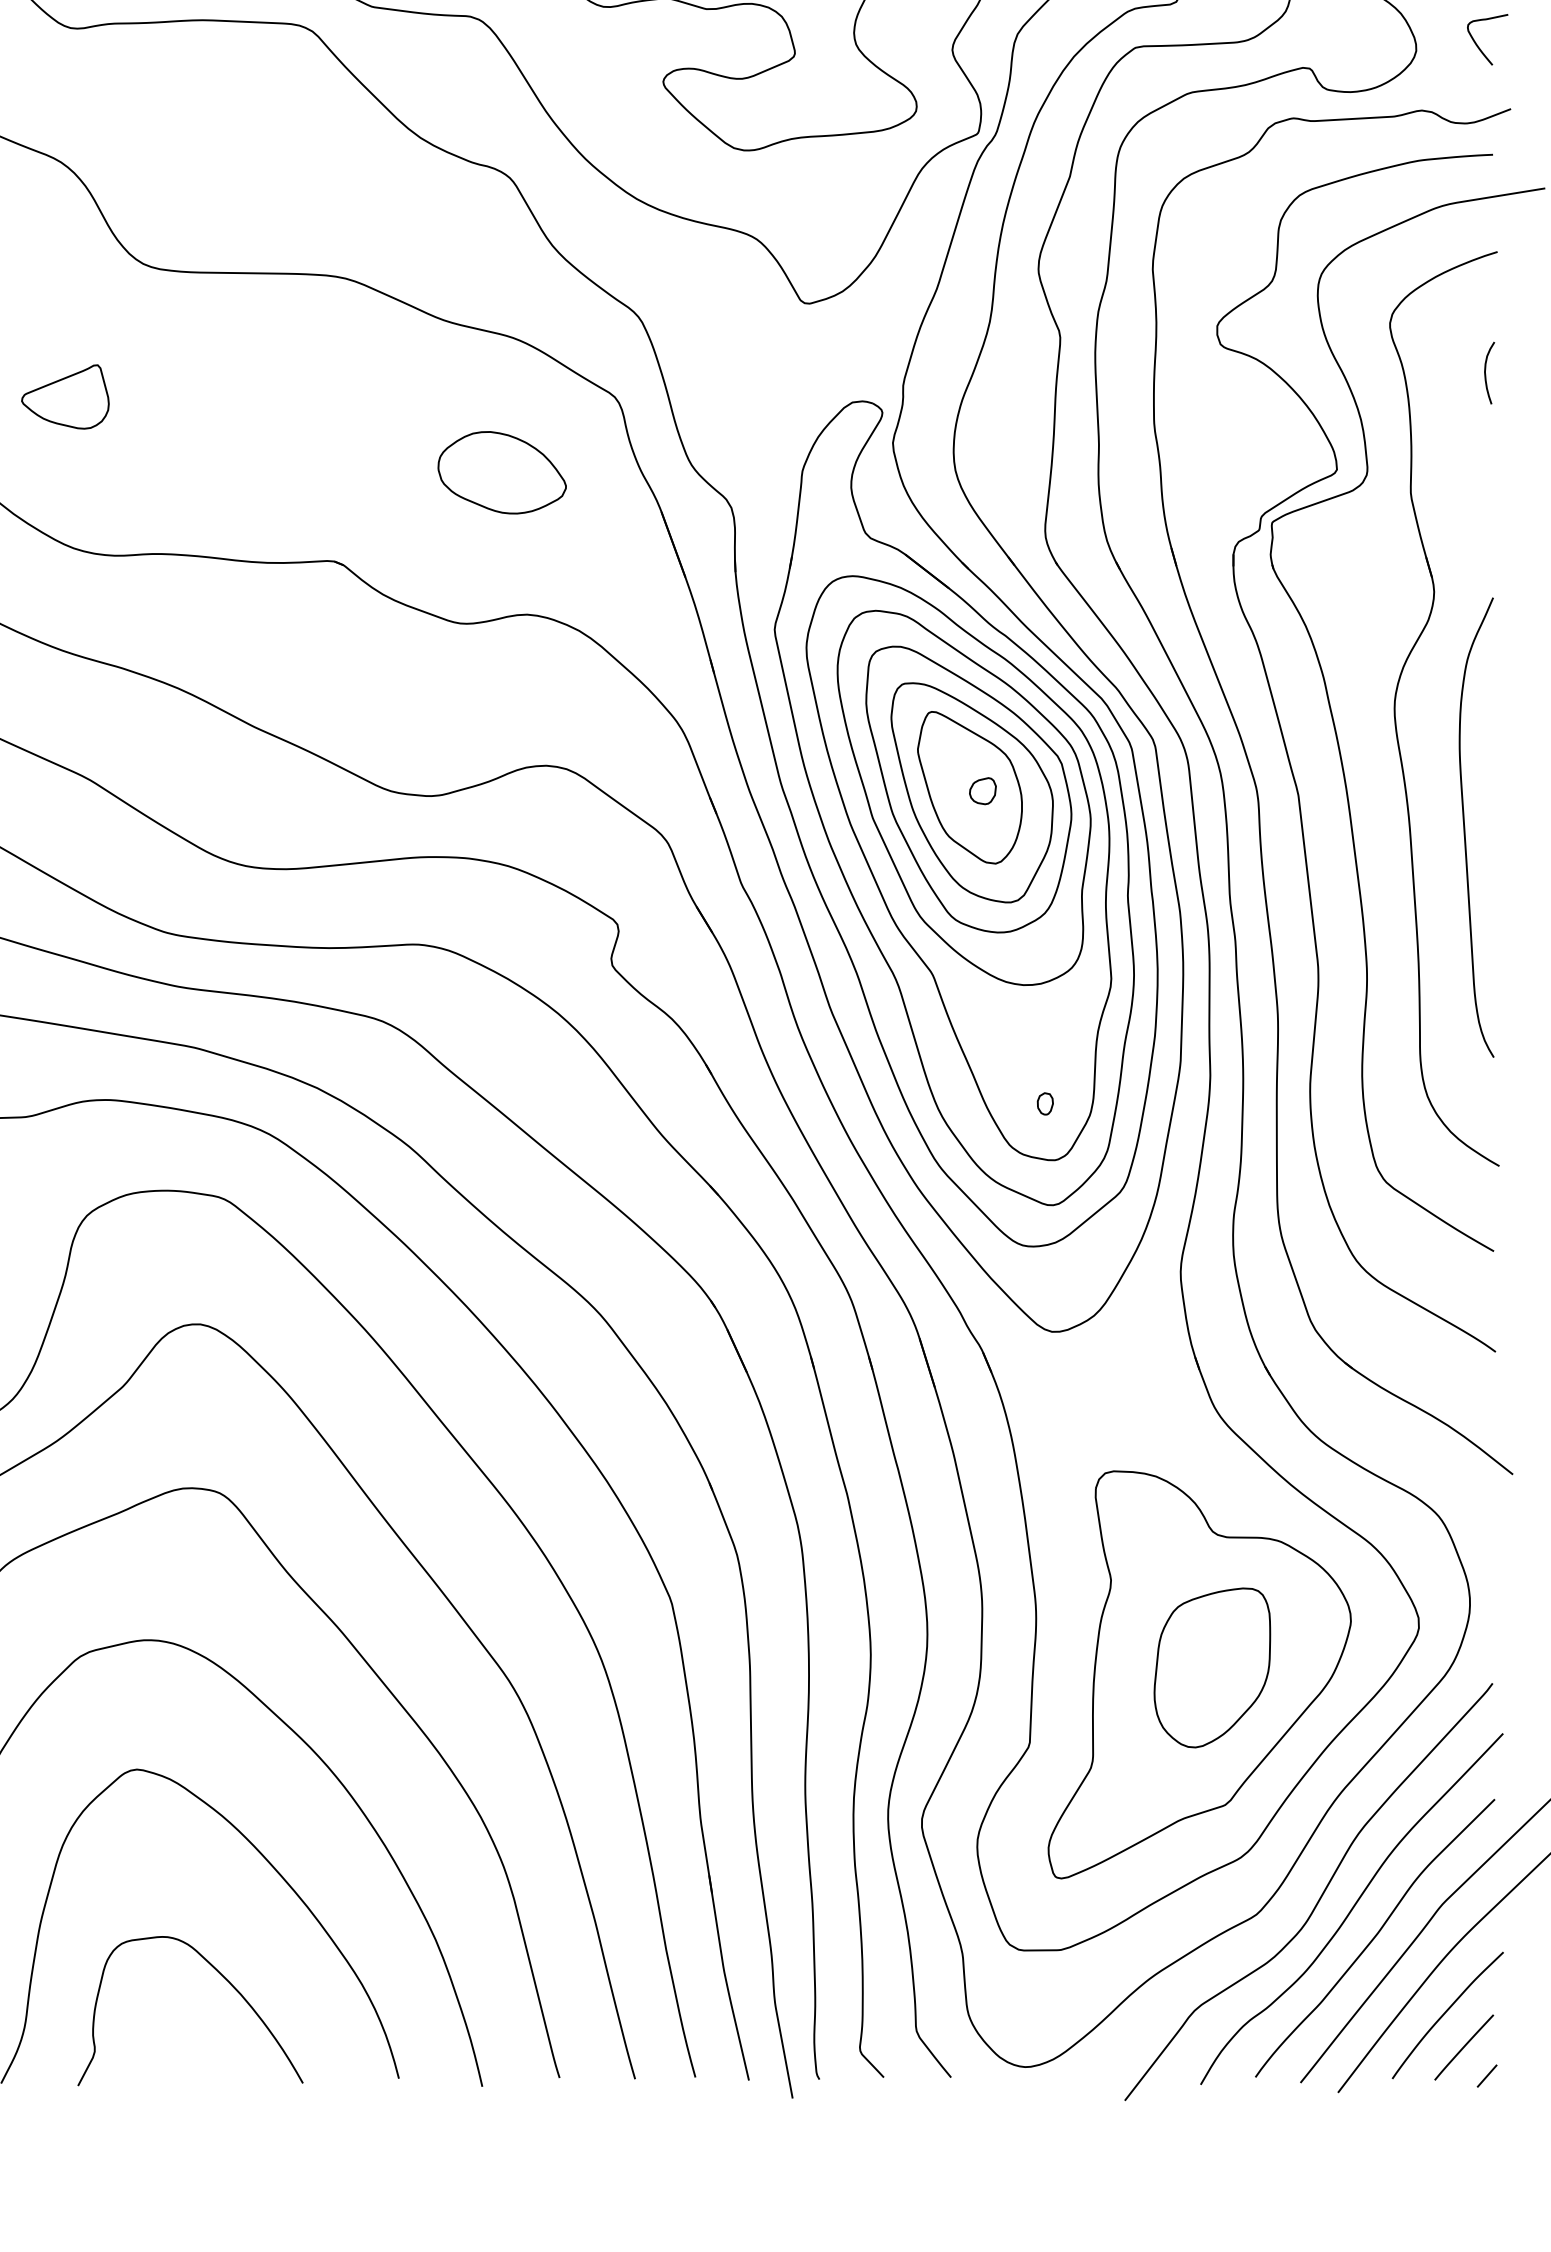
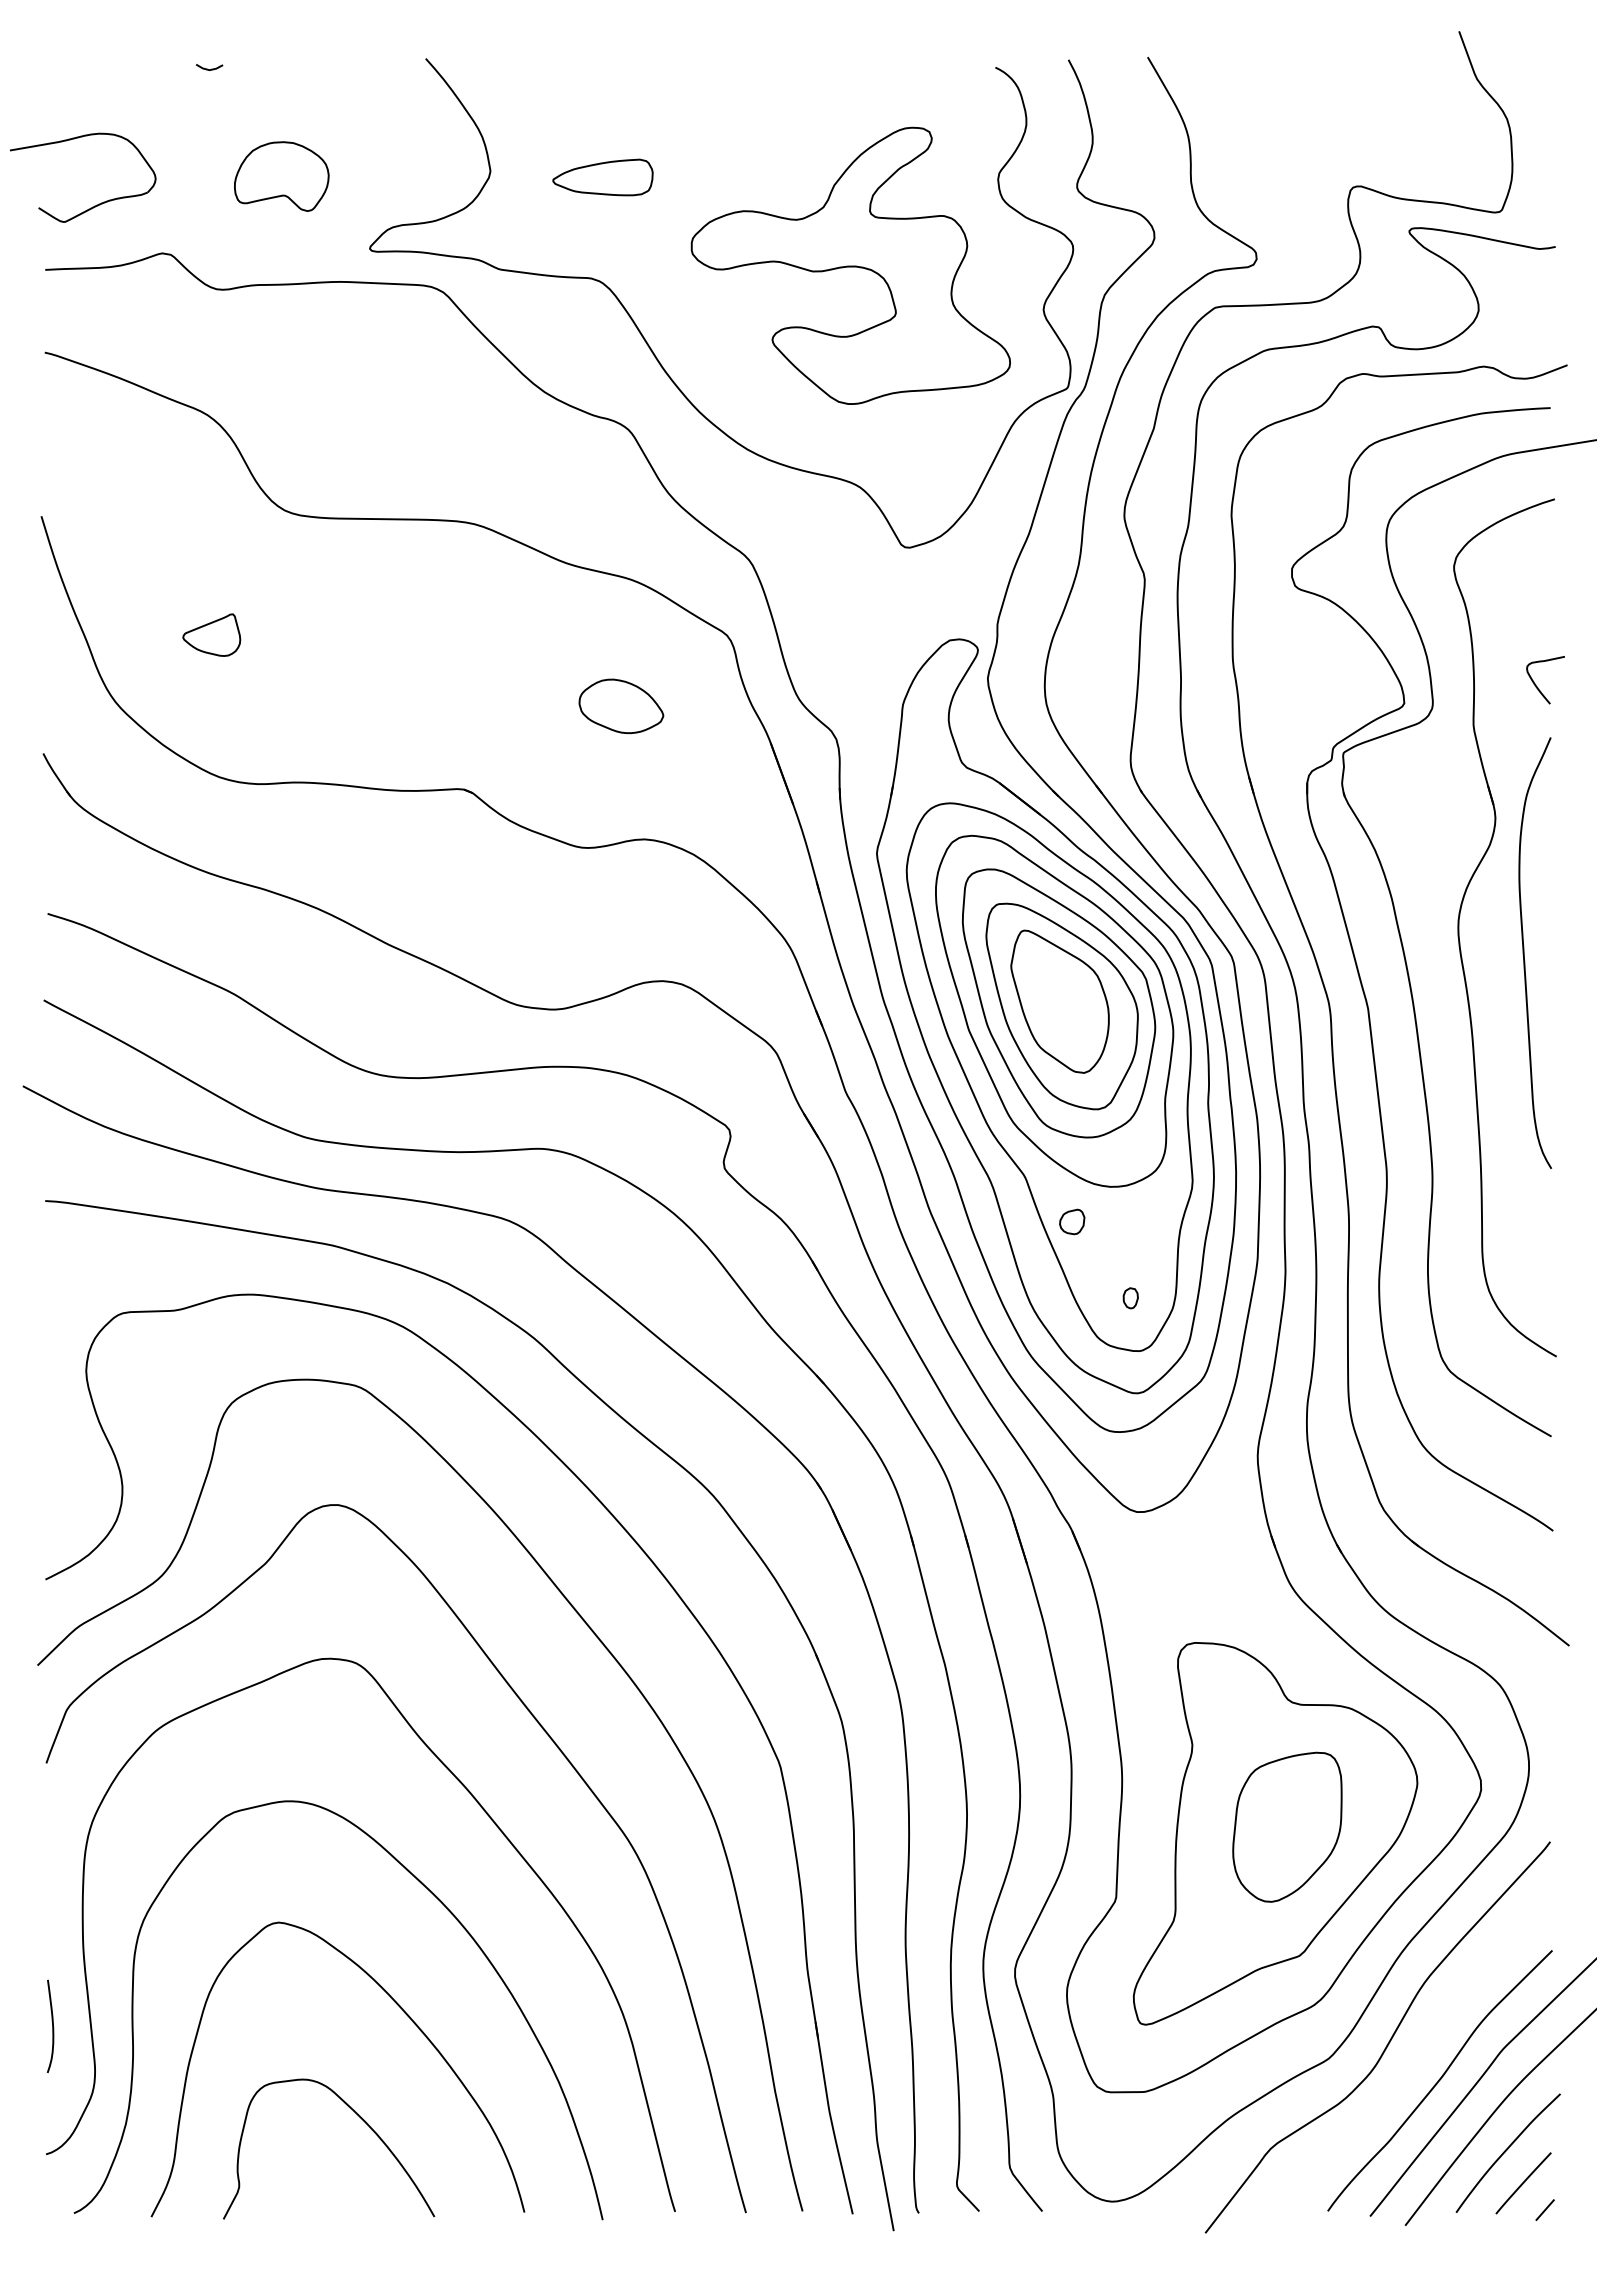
curve: (1480, 47) -> (1538, 687), moved
curve: (1486, 372) -> (1544, 612), removed
part: (65, 396) -> (211, 634), size x0.7
part: (502, 472) -> (621, 706), size x0.7
part: (983, 790) -> (1072, 1221), moved
curve: (1465, 826) -> (1524, 952), moved
curve: (1351, 1909) -> (1417, 2053), removed

